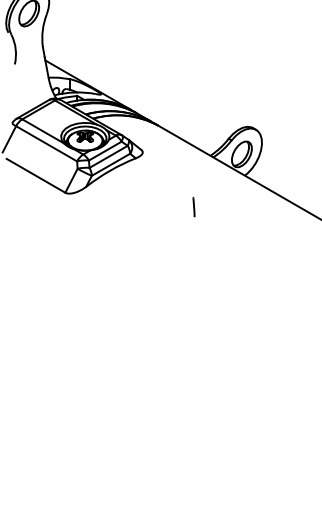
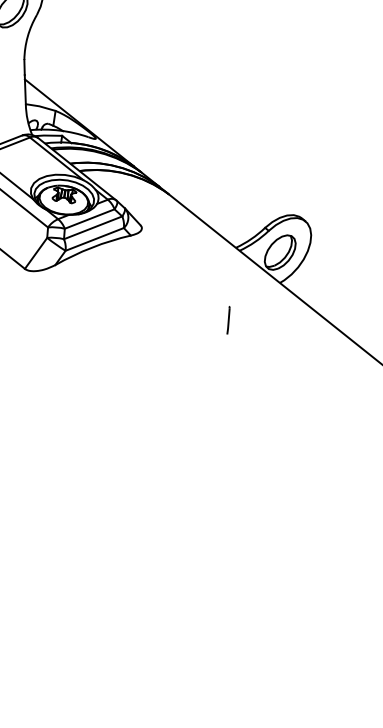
line: (193, 206) -> (228, 319), moved

